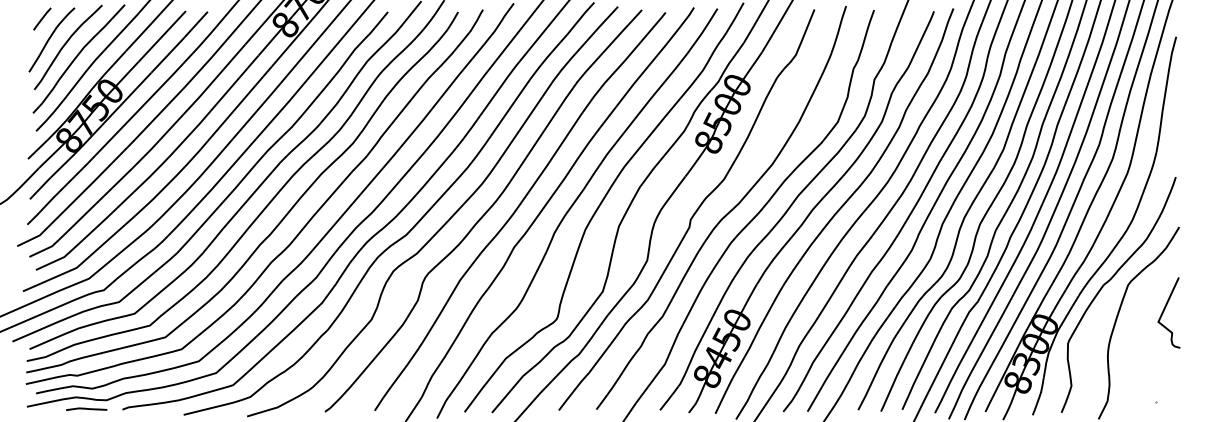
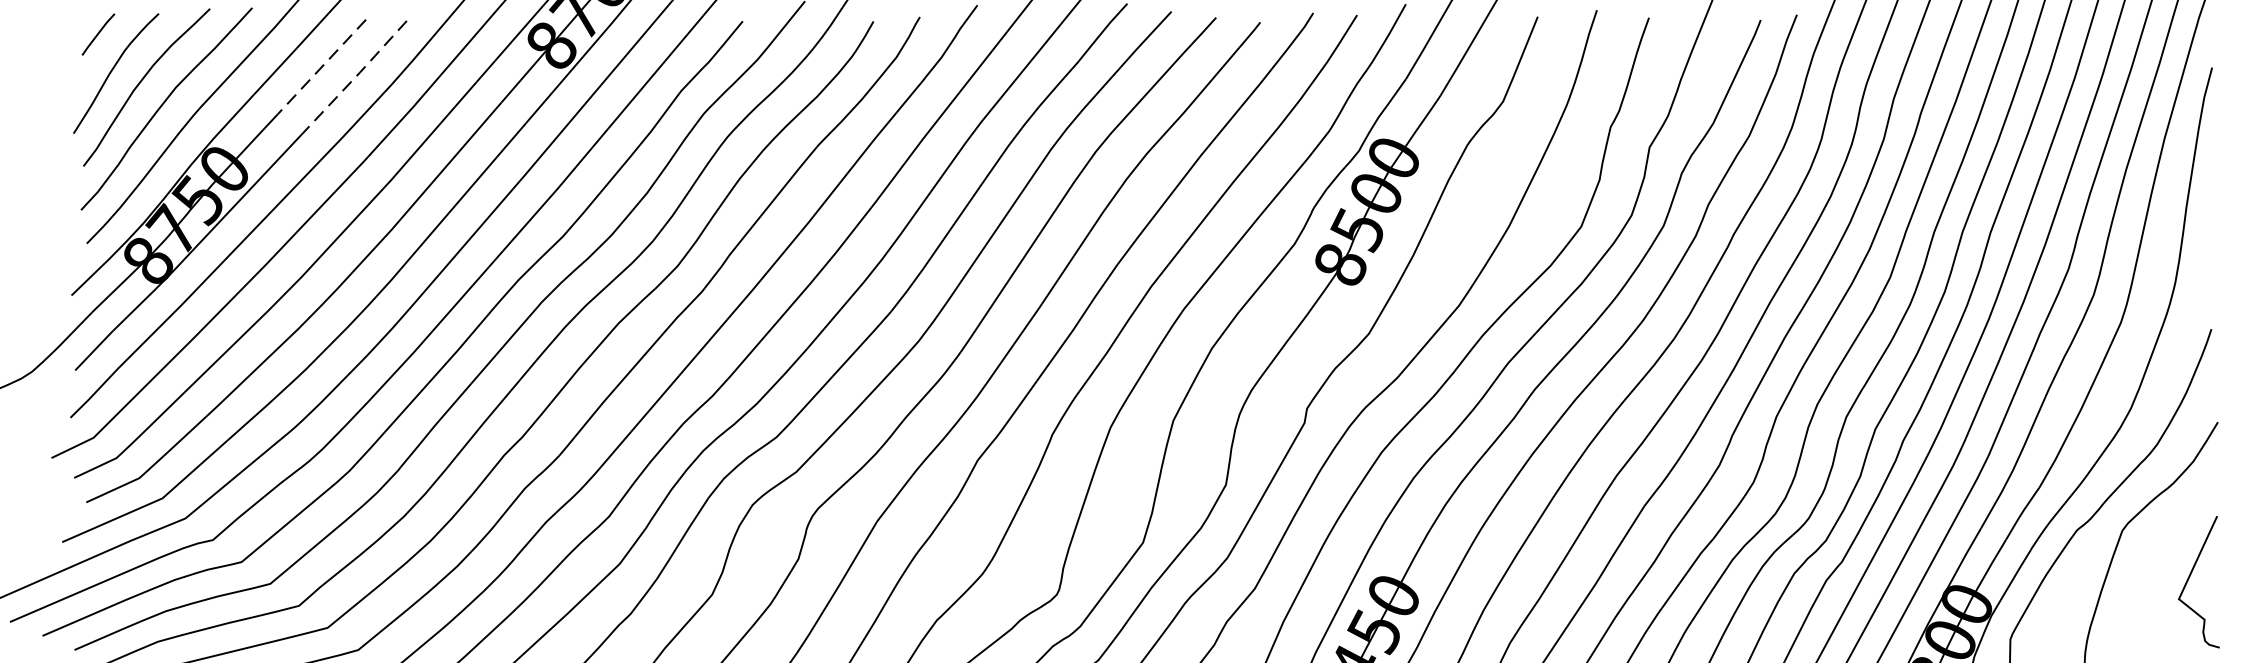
line: (162, 36) -> (322, 67), solid -> dashed
line: (180, 42) -> (355, 78), solid -> dashed

